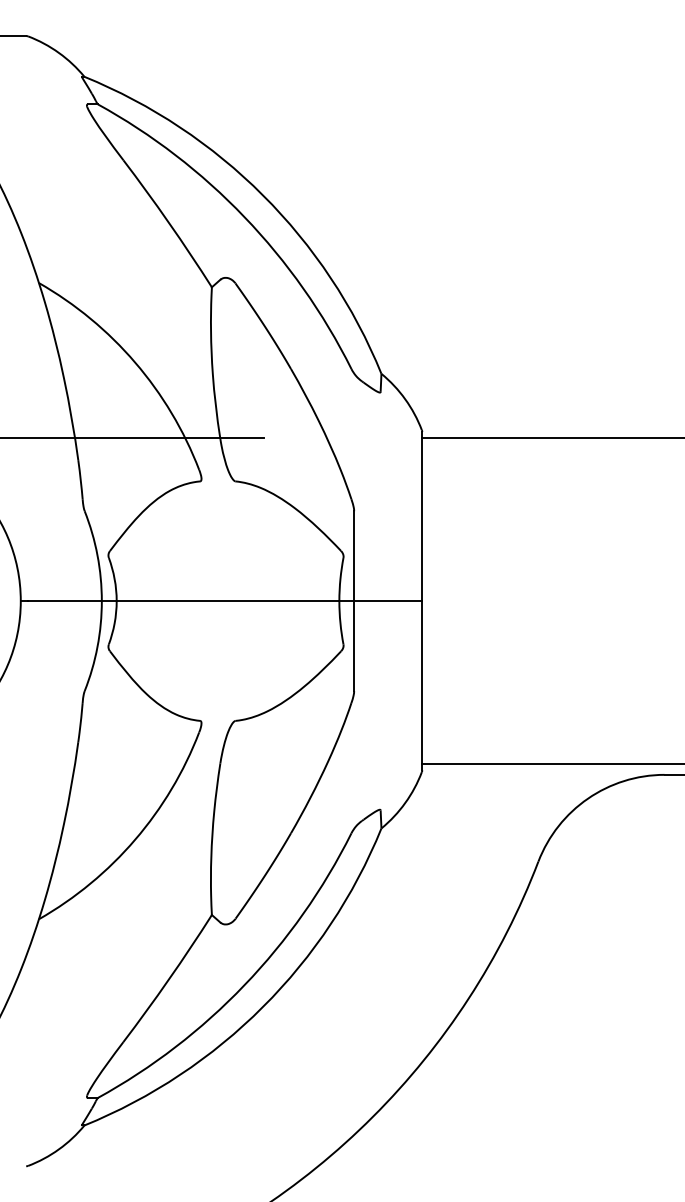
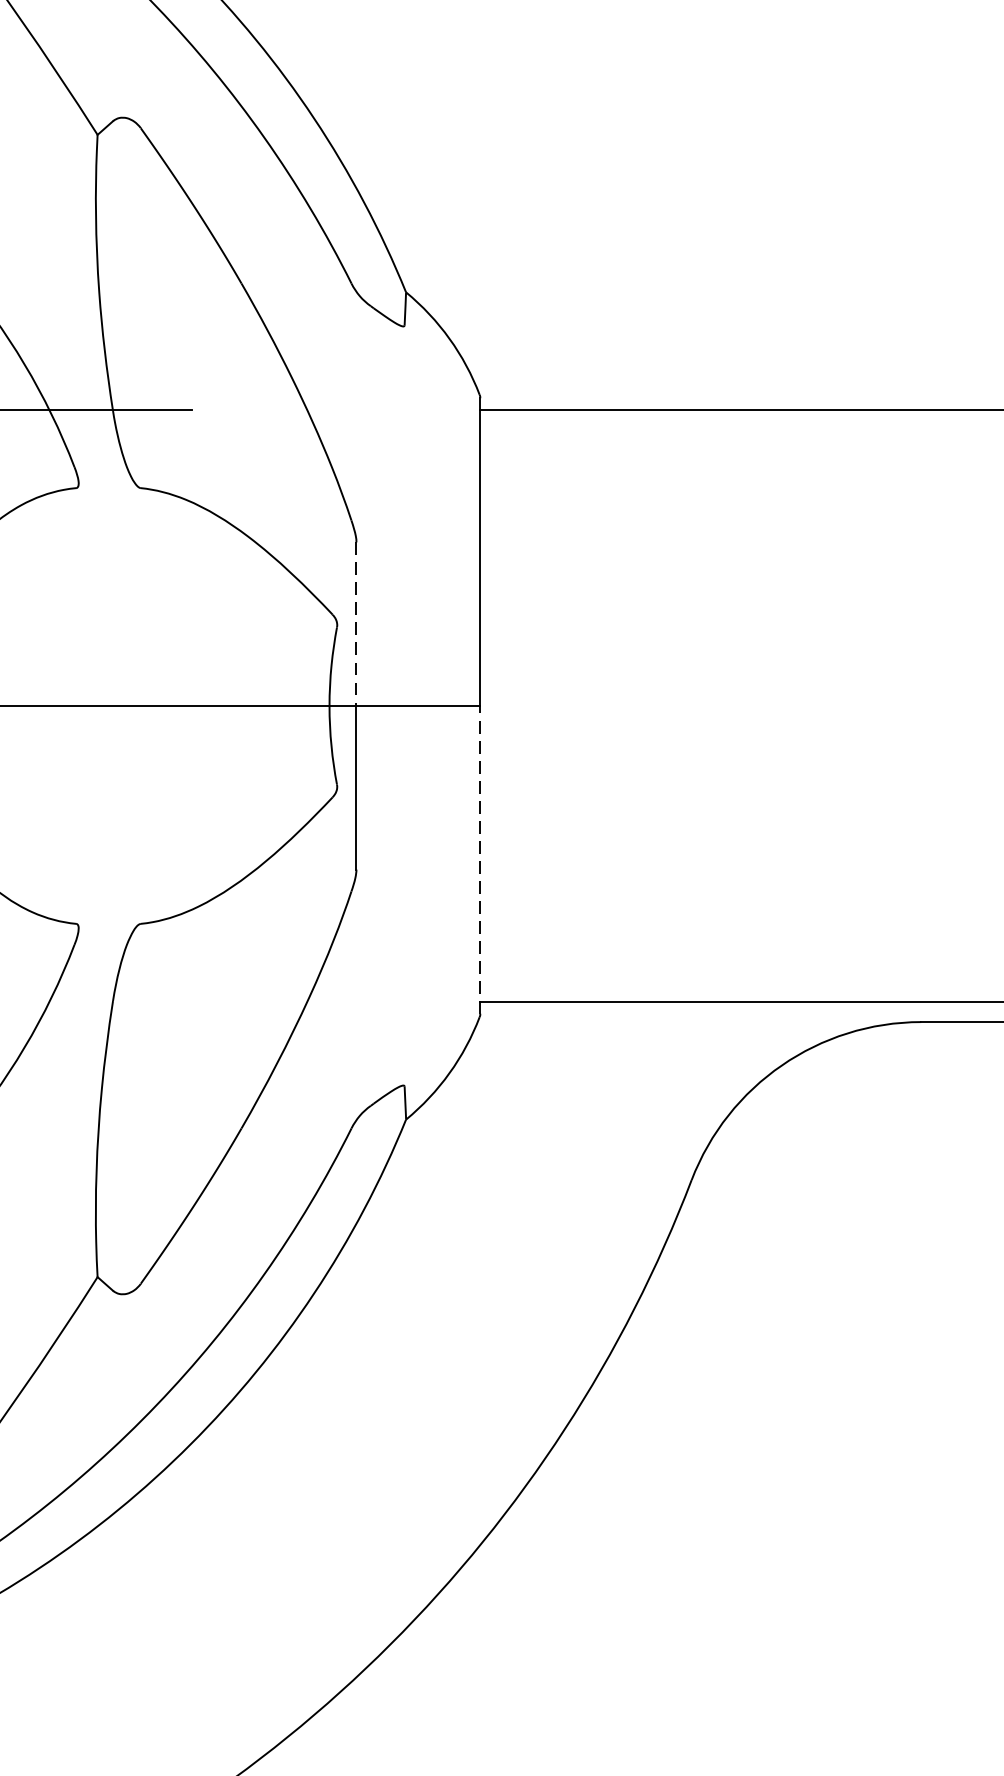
line: (354, 556) -> (357, 624), solid -> dashed
line: (422, 685) -> (480, 859), solid -> dashed

